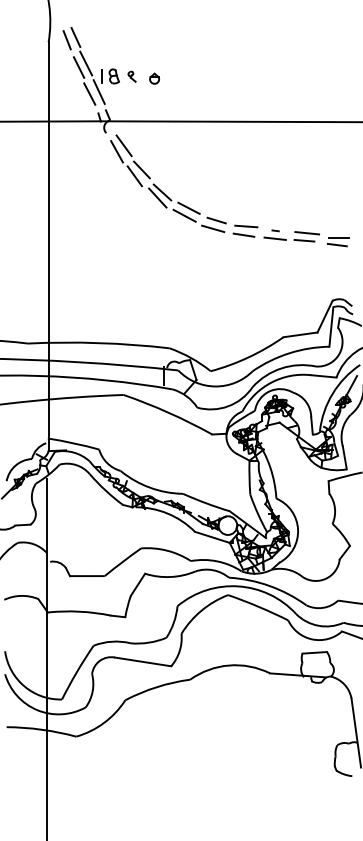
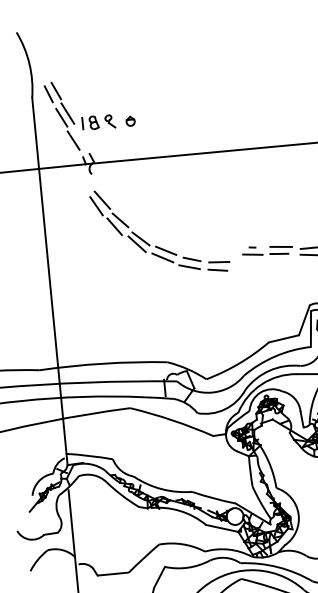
part: (131, 76) -> (109, 121), size x1.4
line: (98, 91) -> (81, 137), removed
part: (178, 201) -> (156, 245), moved

